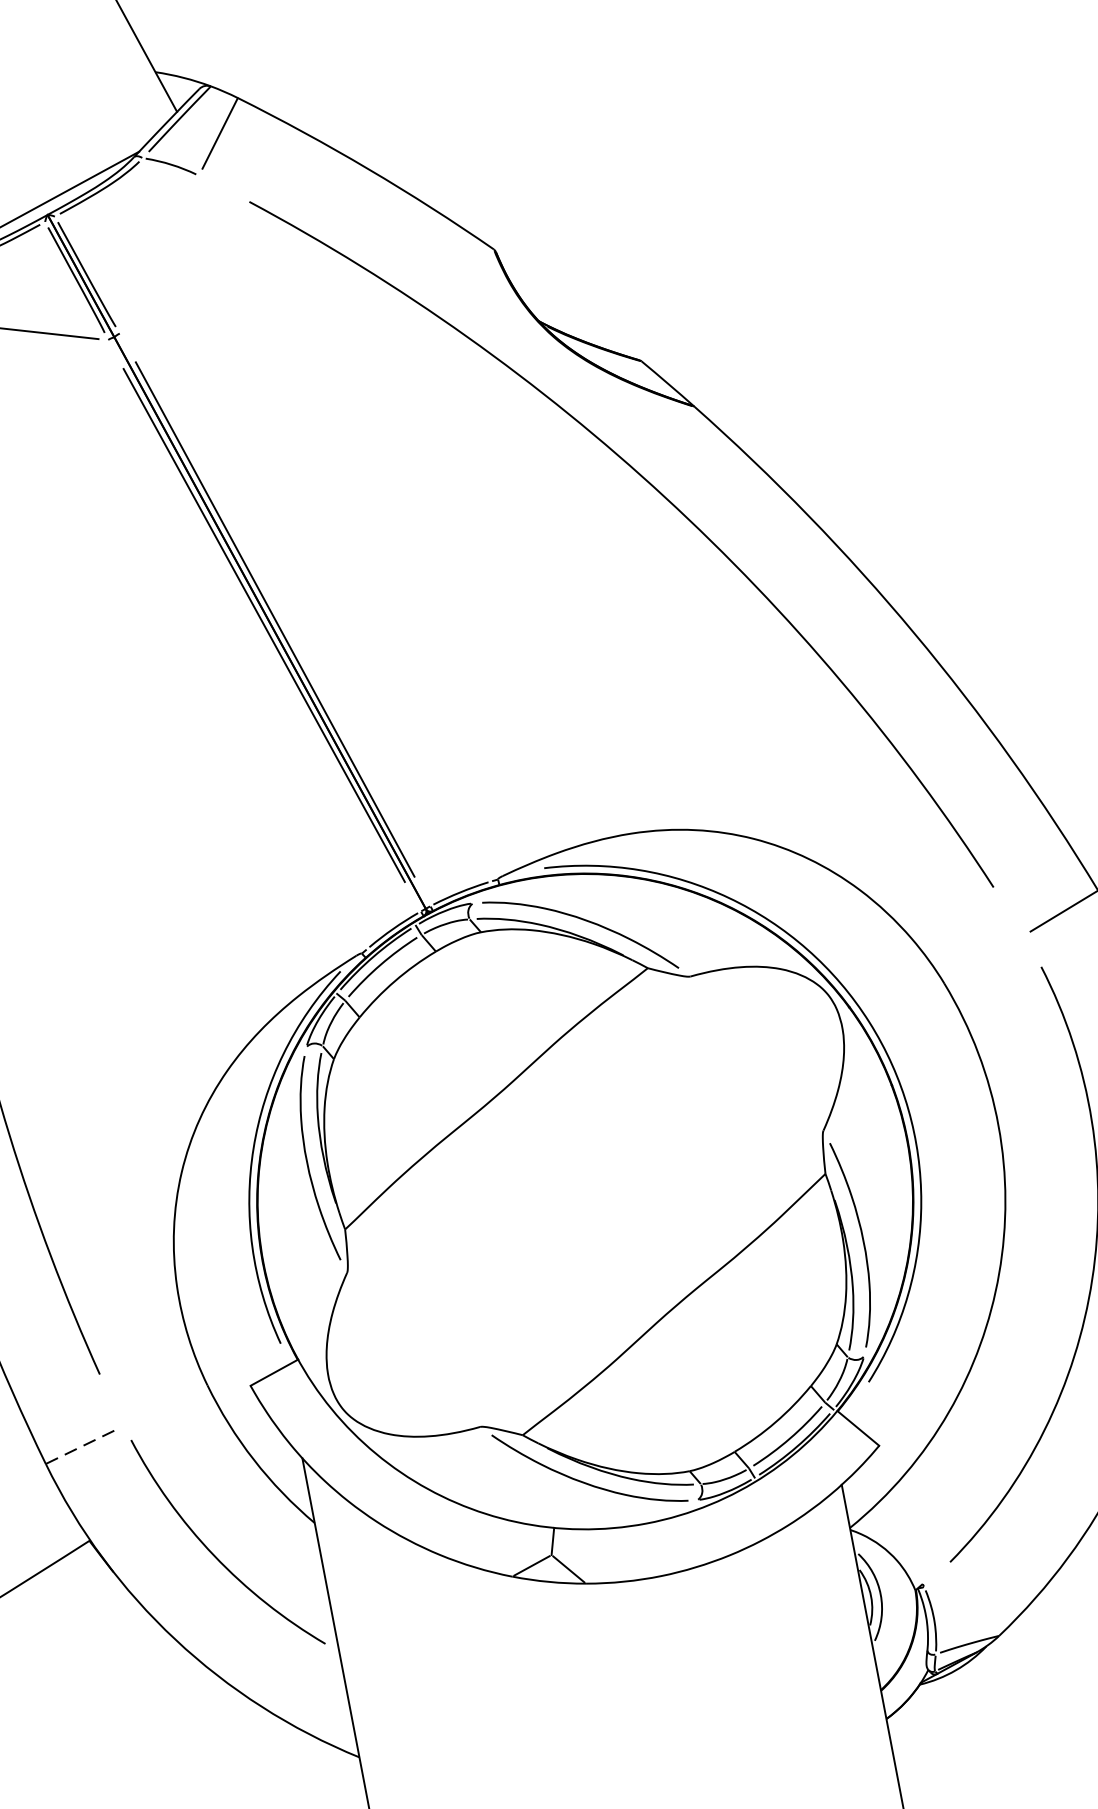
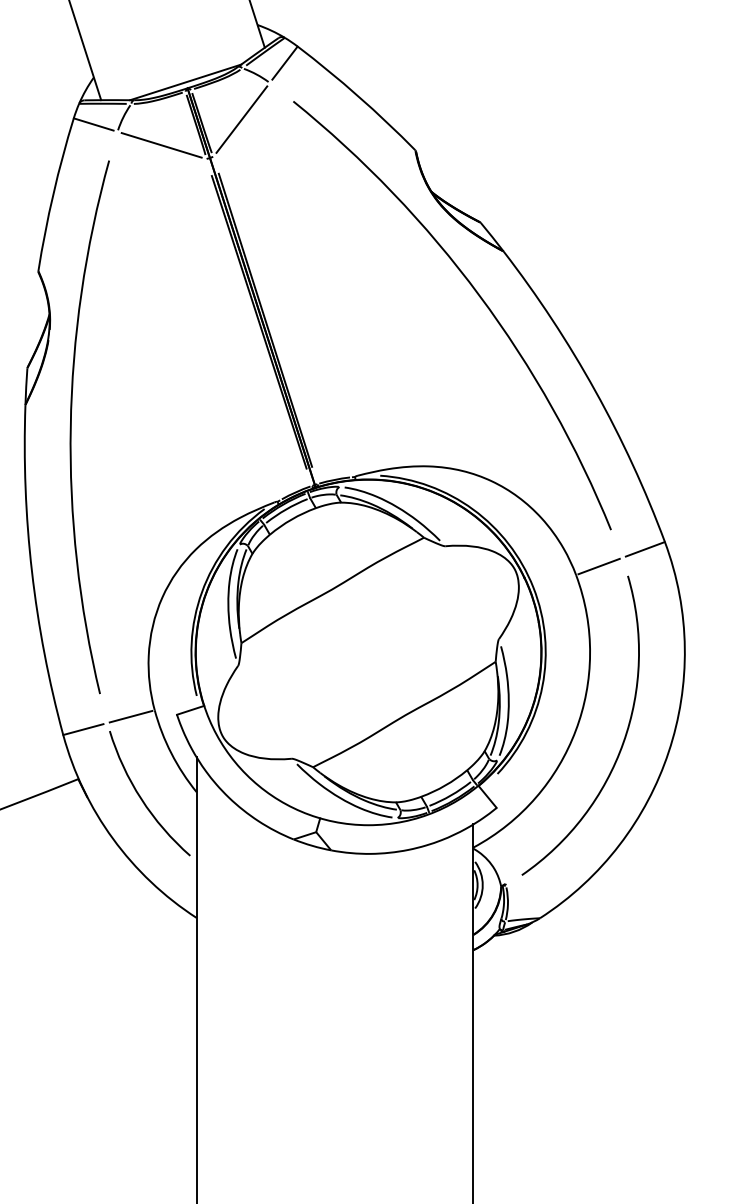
line: (159, 253) -> (241, 119), added
line: (983, 959) -> (598, 566), added
line: (164, 1405) -> (130, 716), added
line: (81, 1446) -> (83, 729), dashed -> solid

